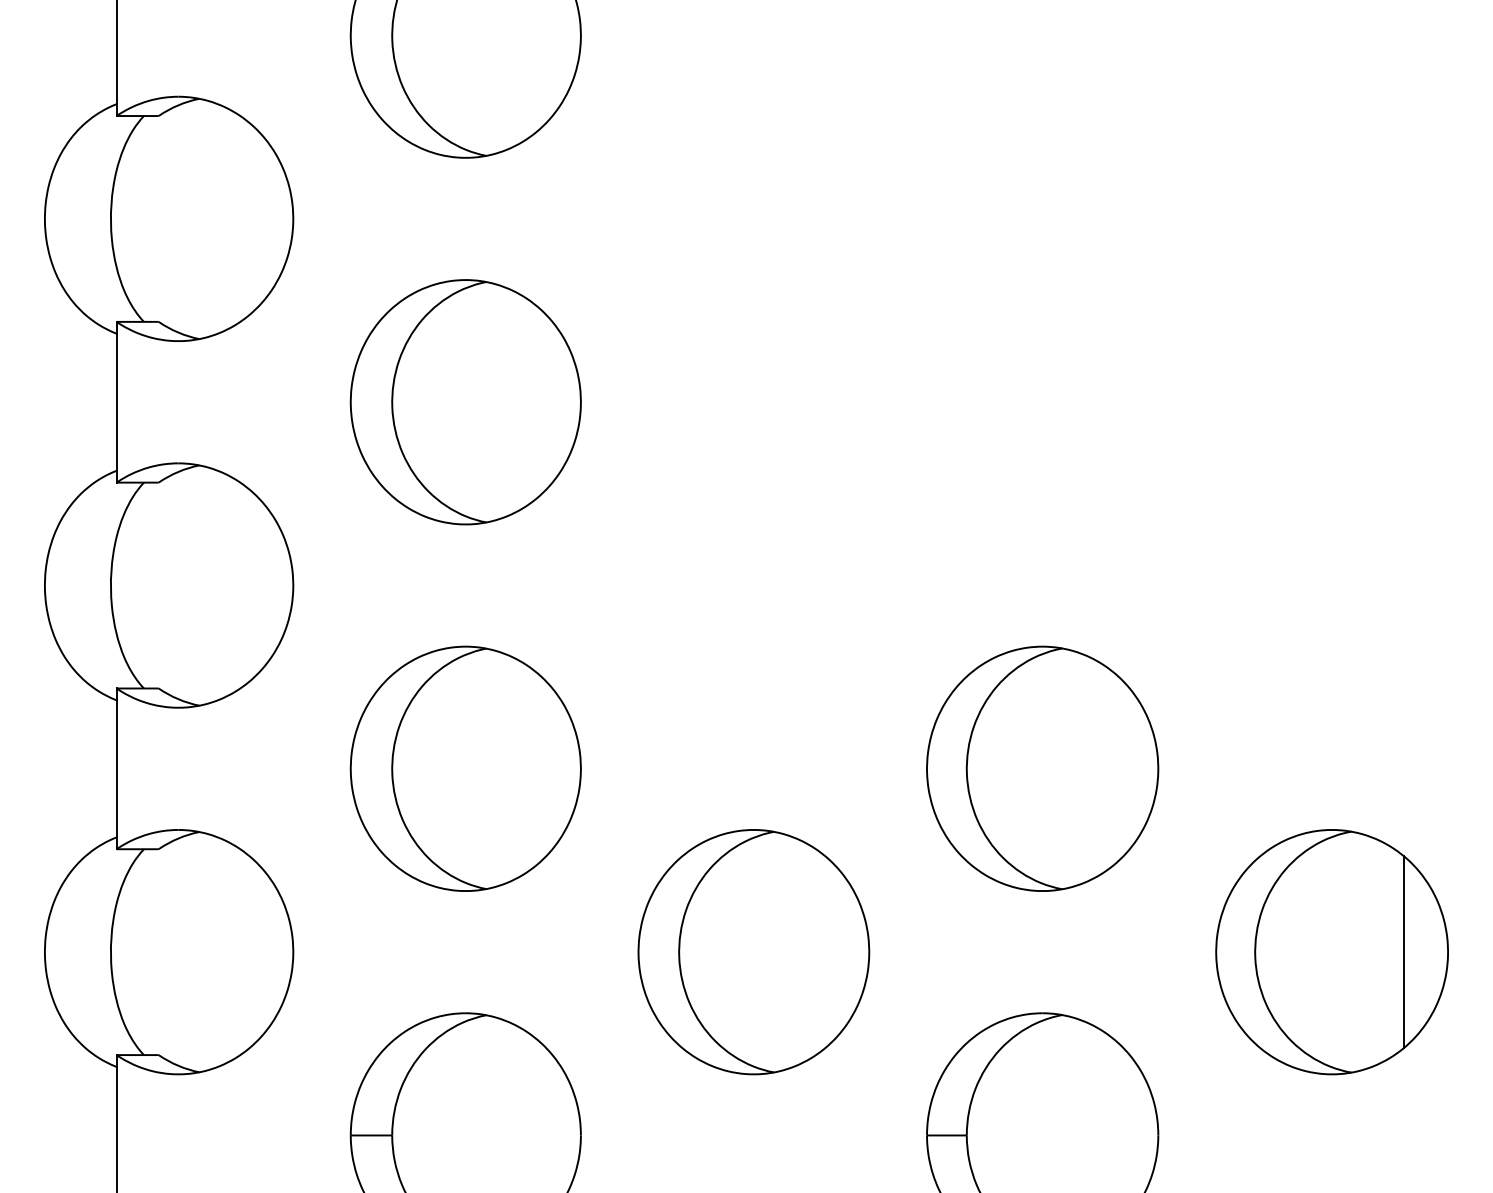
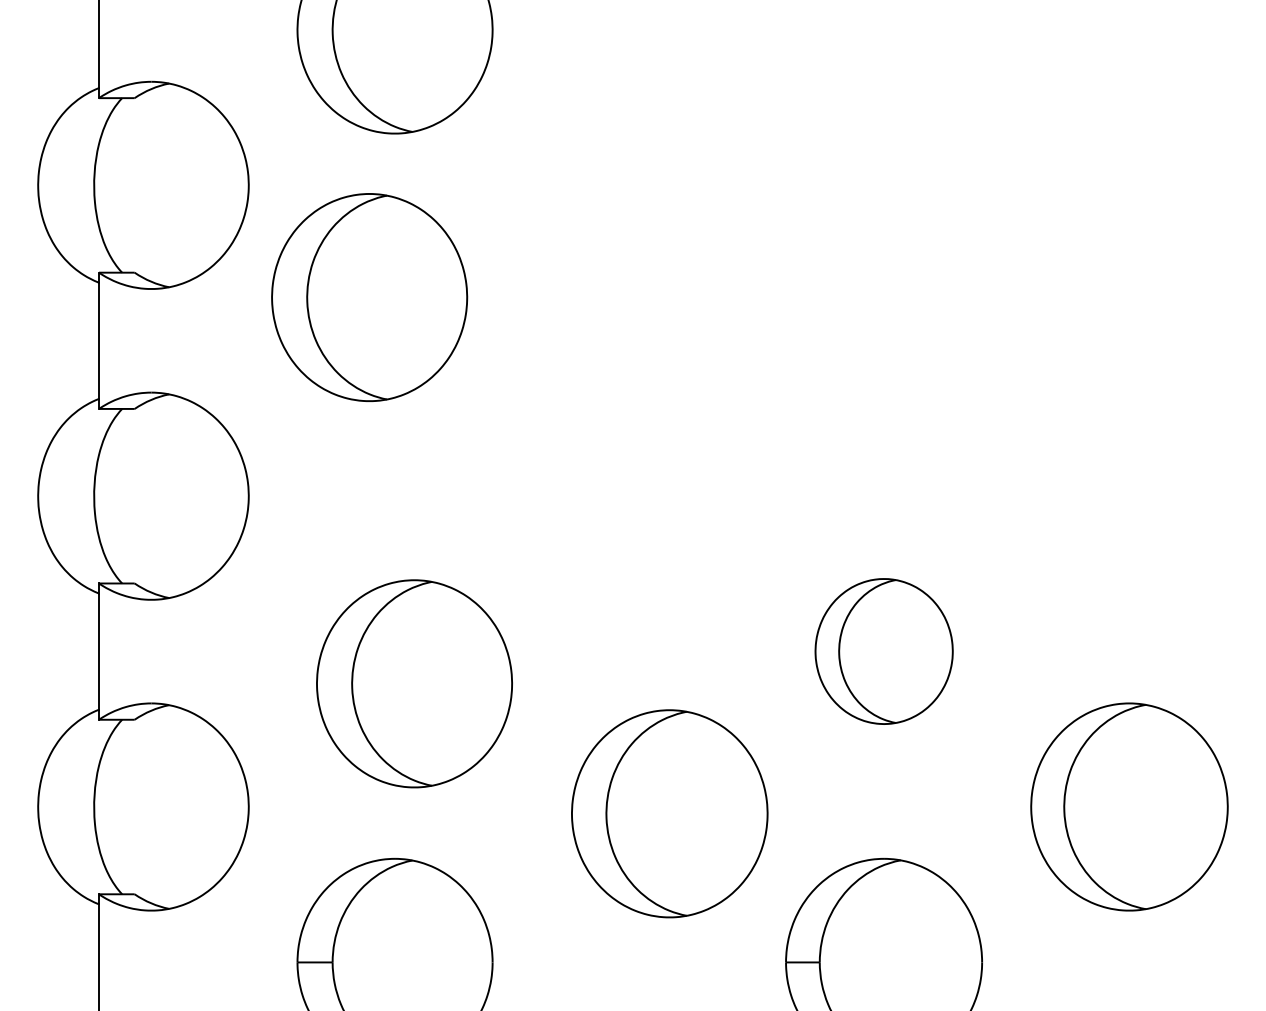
part: (465, 402) -> (369, 297), moved
part: (465, 768) -> (414, 683), moved
part: (1042, 768) -> (883, 651), size x0.7
part: (753, 952) -> (669, 814), moved
line: (1403, 952) -> (1190, 807), removed

